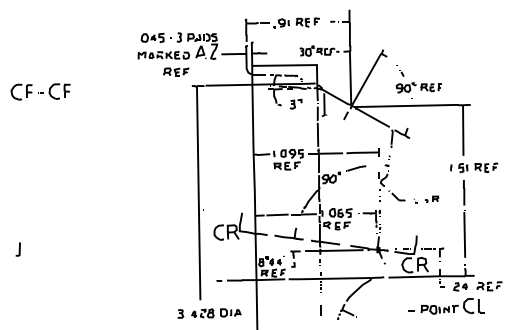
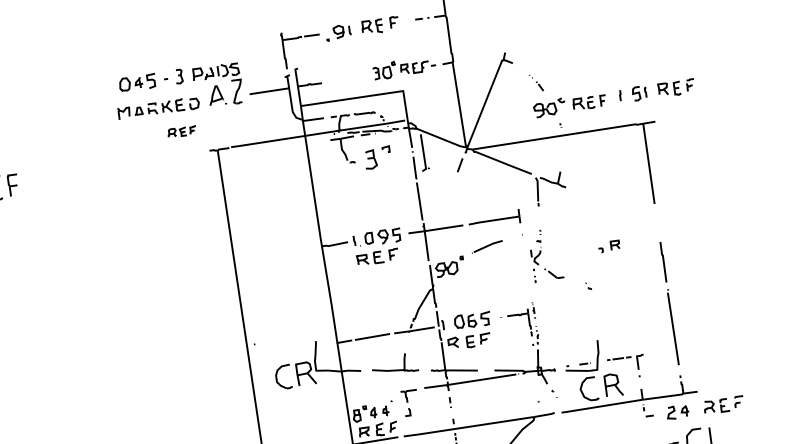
part: (176, 71) -> (182, 130), size x0.7
part: (296, 103) -> (379, 156), size x1.4
part: (474, 167) -> (657, 90), moved
part: (391, 178) -> (545, 255), size x0.7
part: (432, 198) -> (610, 244), moved

